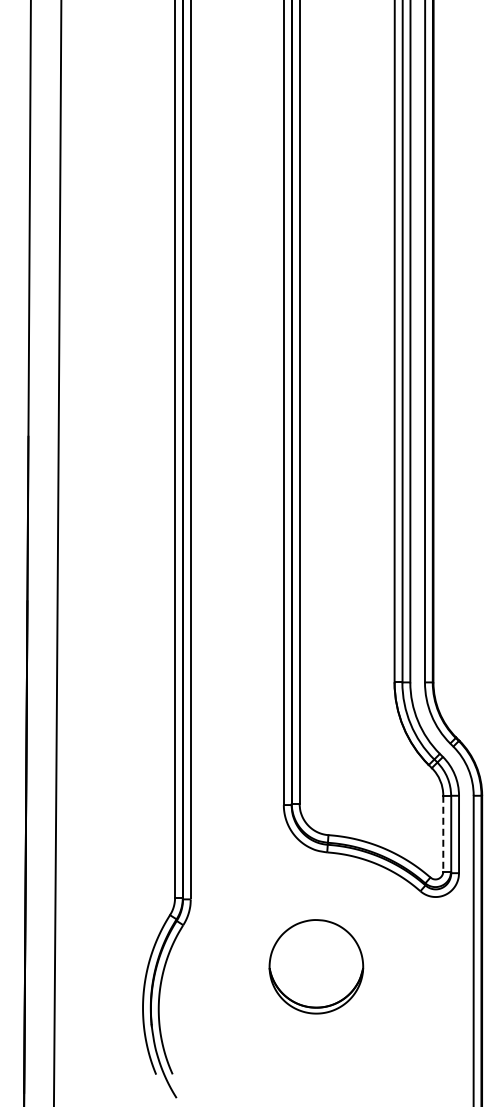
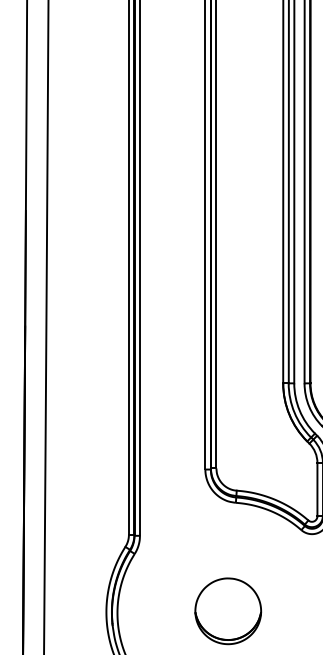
line: (443, 833) -> (317, 489), dashed -> solid
part: (316, 966) -> (228, 611), moved

